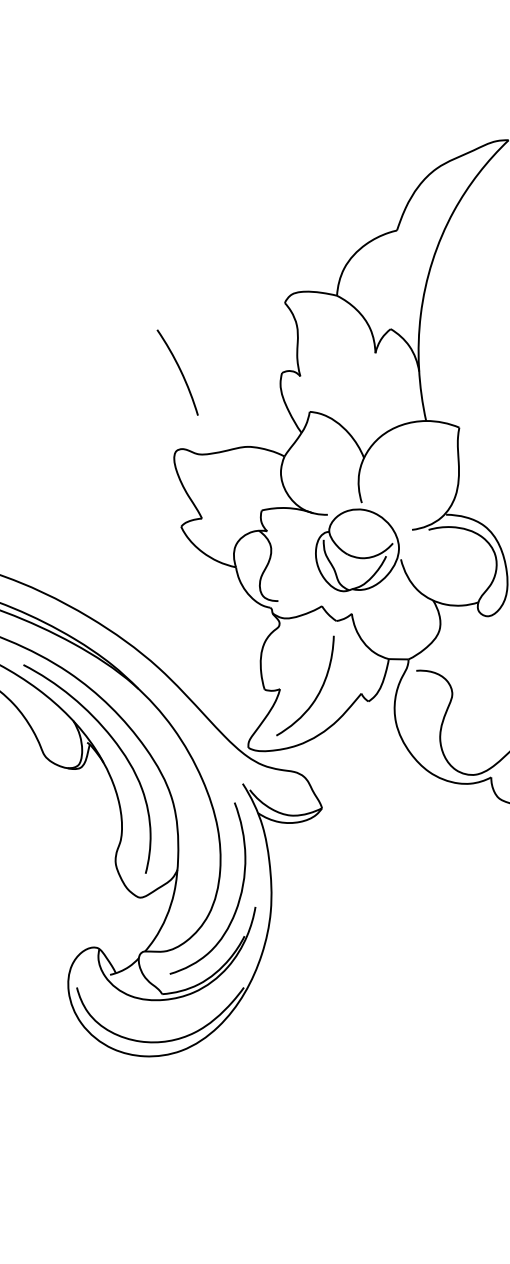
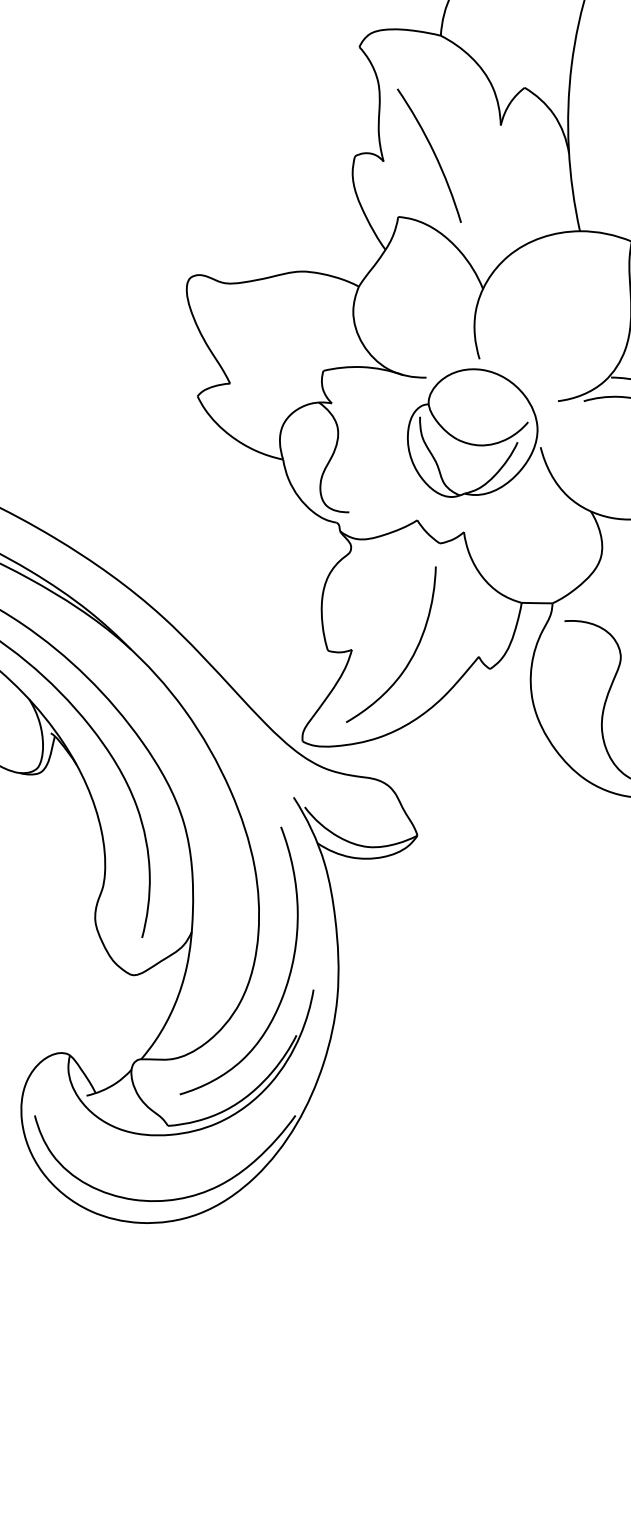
curve: (179, 370) -> (432, 152), moved

